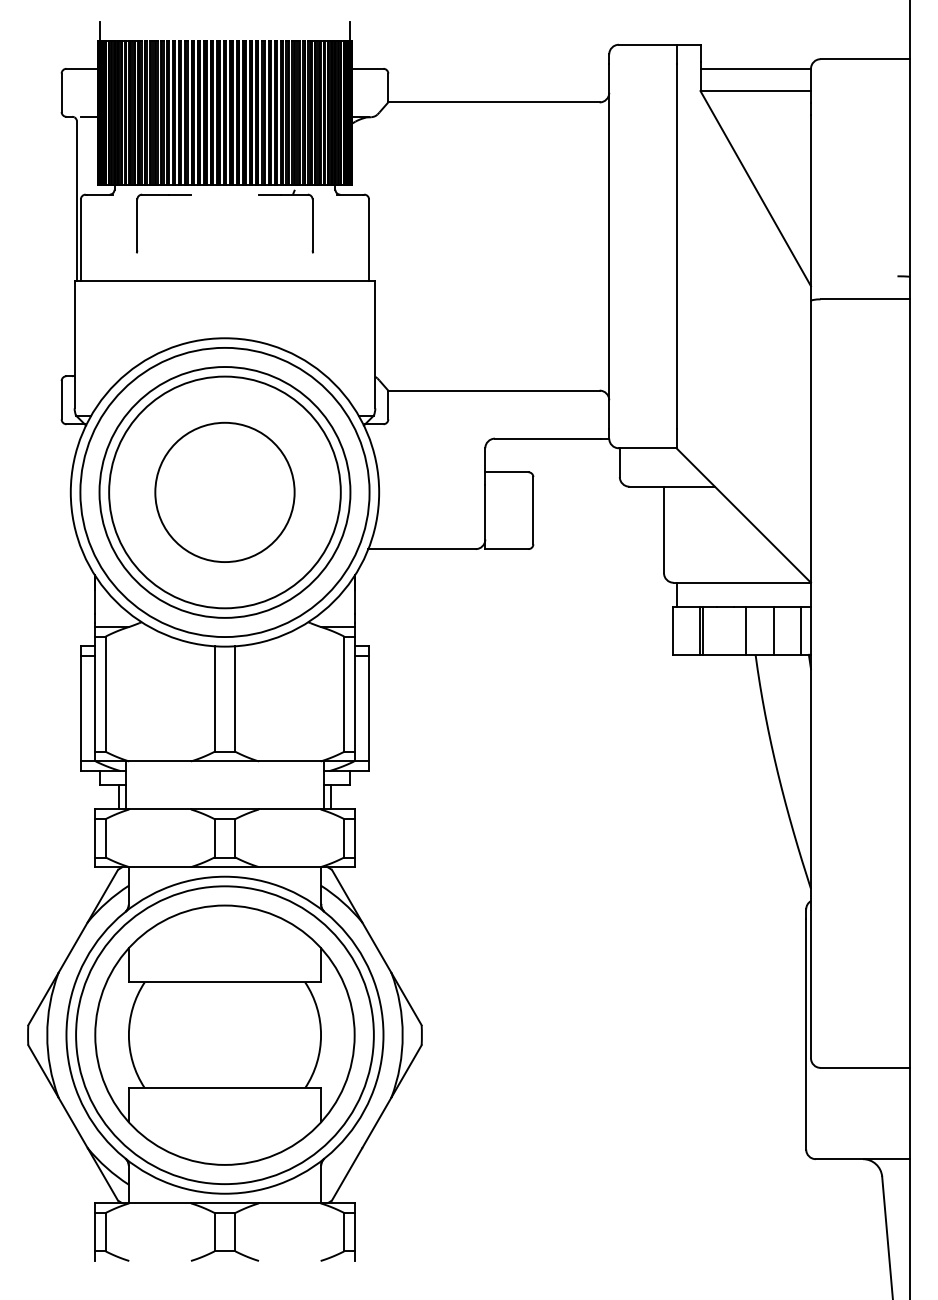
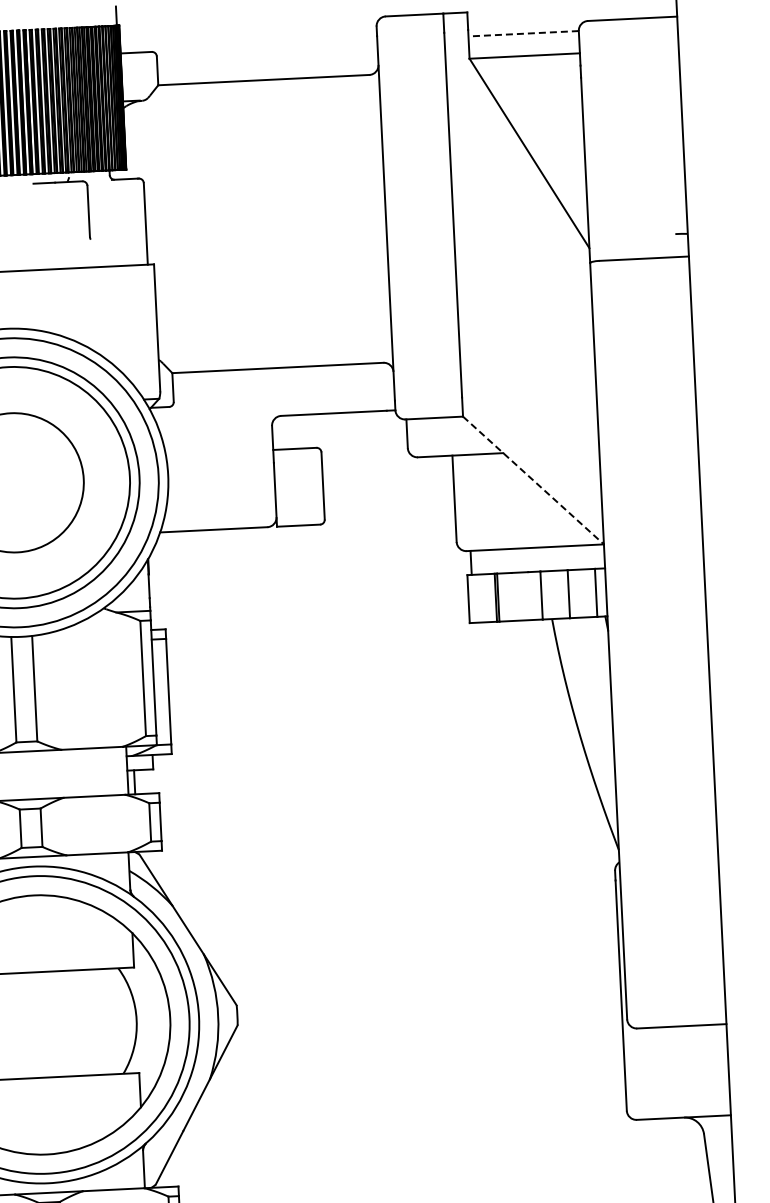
line: (755, 68) -> (523, 33), solid -> dashed
line: (744, 515) -> (534, 480), solid -> dashed

